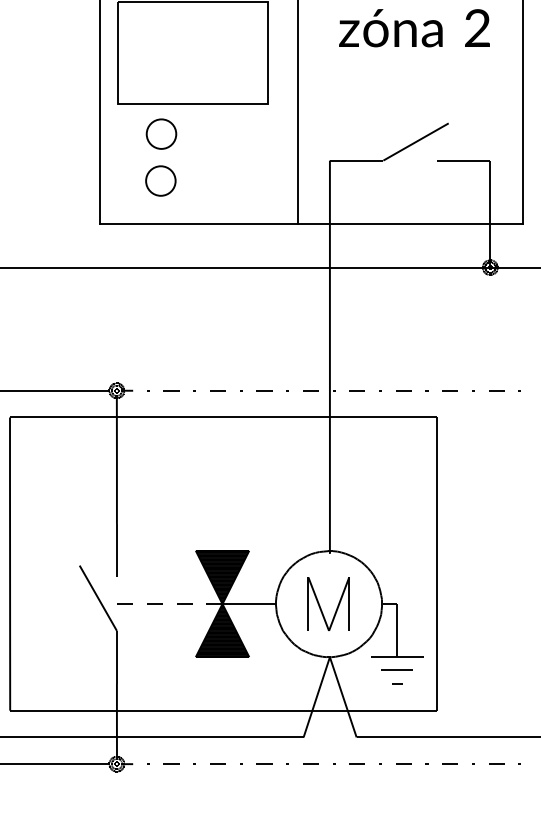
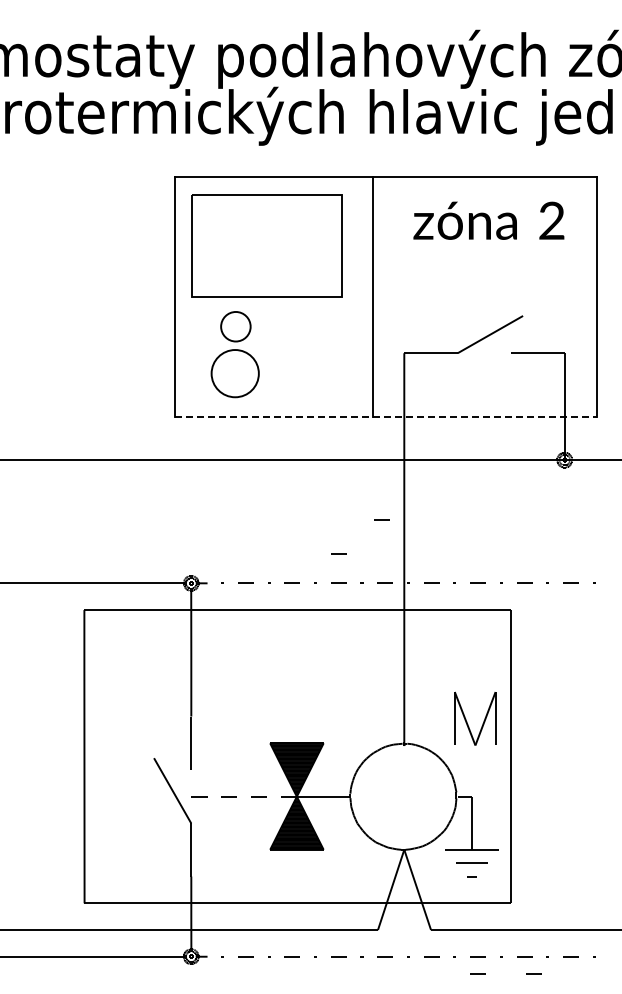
circle: (161, 180) -> (235, 373), size x1.6
line: (312, 223) -> (386, 416), solid -> dashed
line: (307, 326) -> (381, 519), added
line: (264, 360) -> (338, 553), added
part: (337, 605) -> (483, 720), moved
line: (403, 780) -> (477, 973), added
line: (459, 780) -> (533, 973), added

